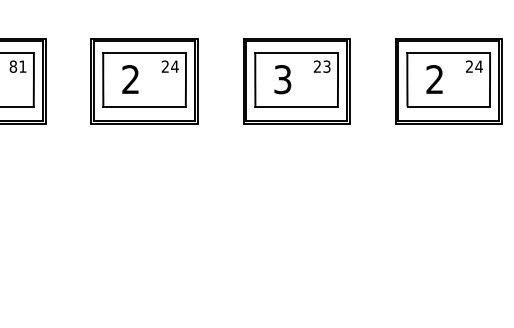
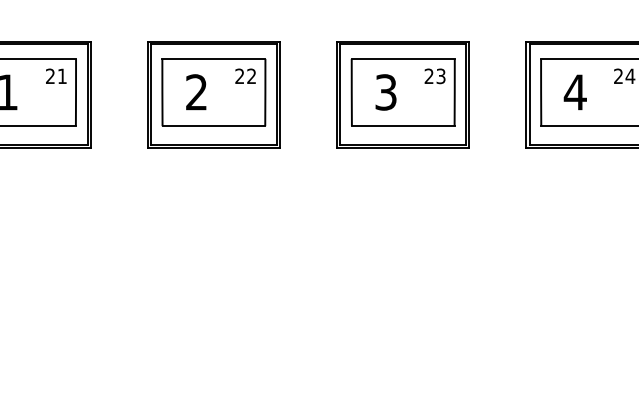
text: (13, 66) -> (50, 76), 81 -> 21
text: (174, 66) -> (251, 76), 24 -> 22
text: (434, 79) -> (574, 92), 2 -> 4

